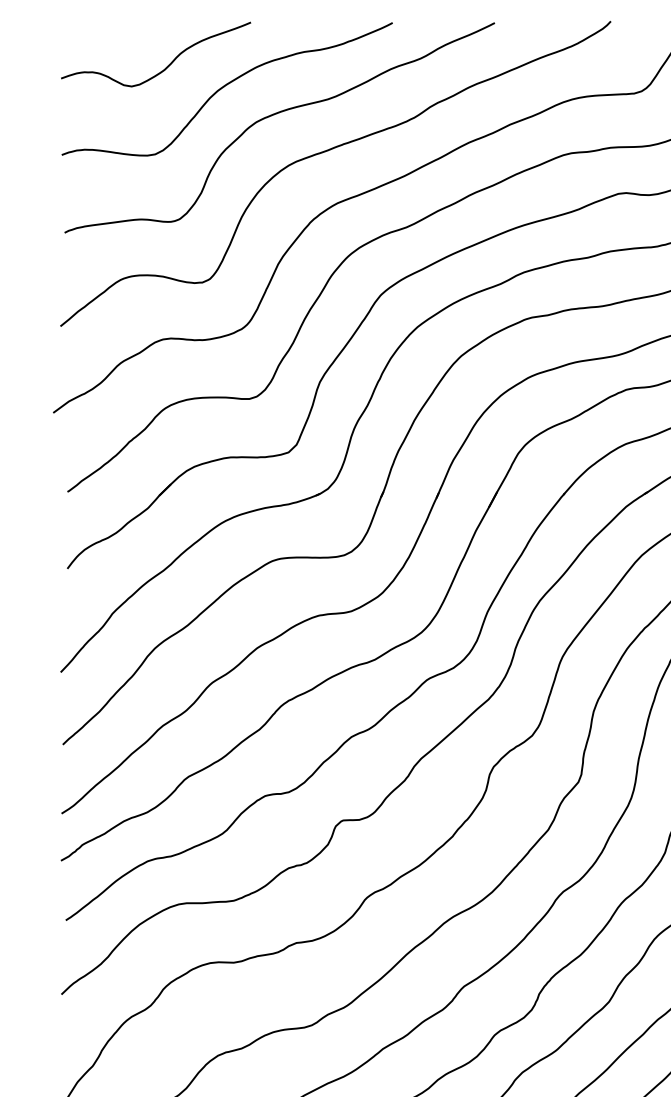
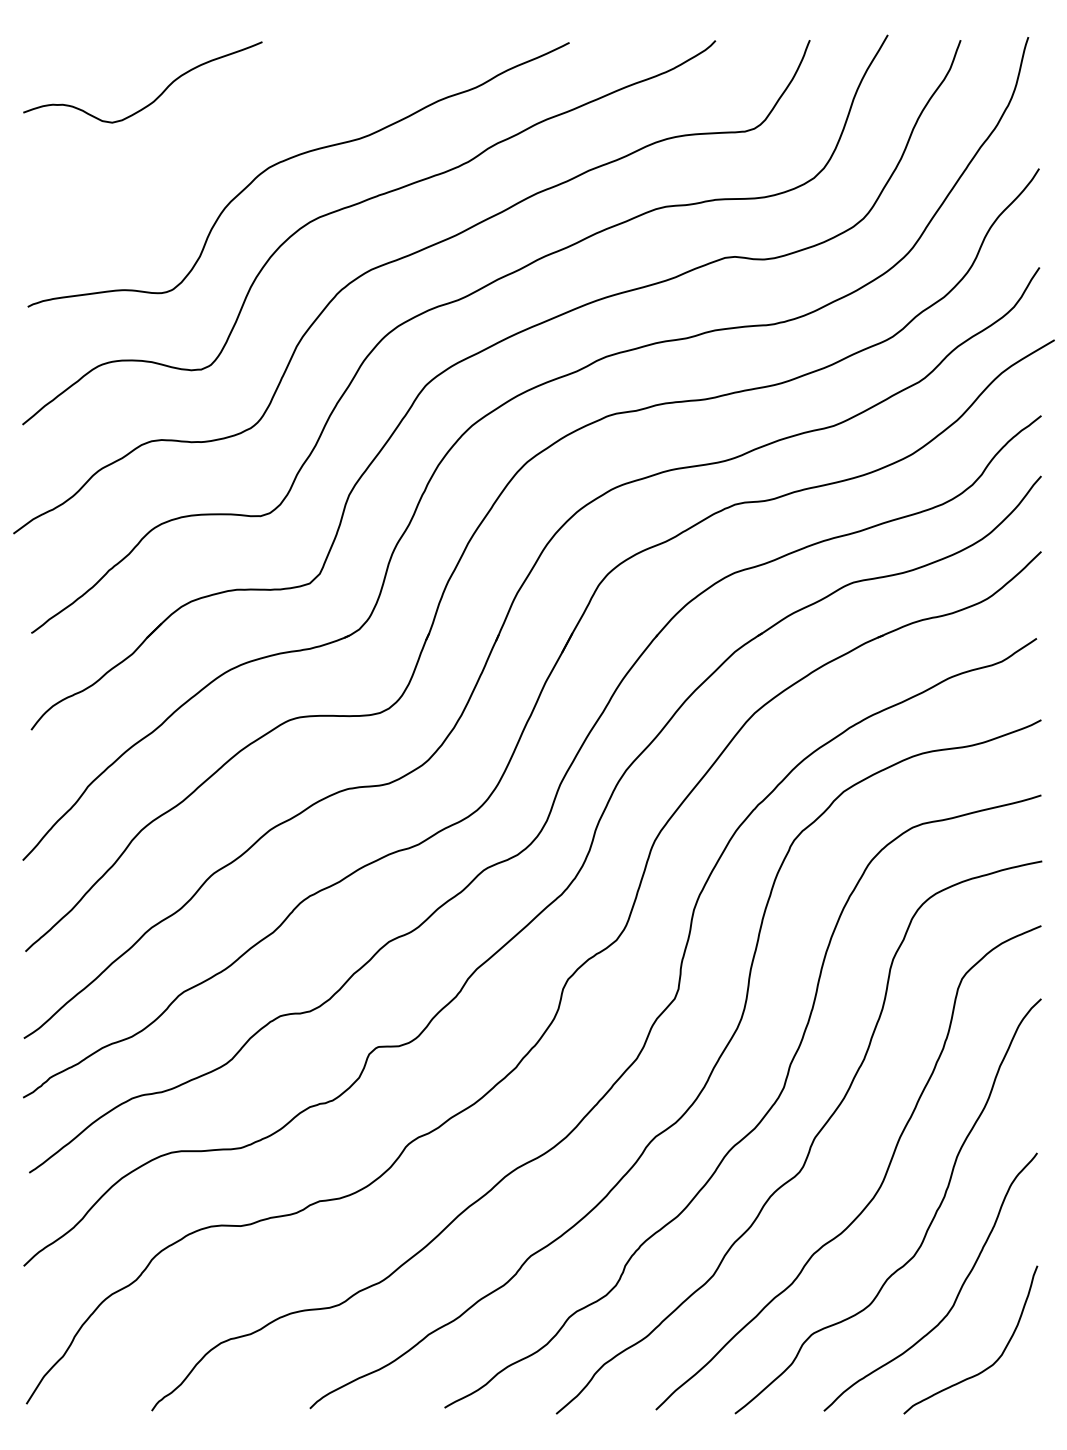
curve: (224, 87) -> (229, 123), removed

